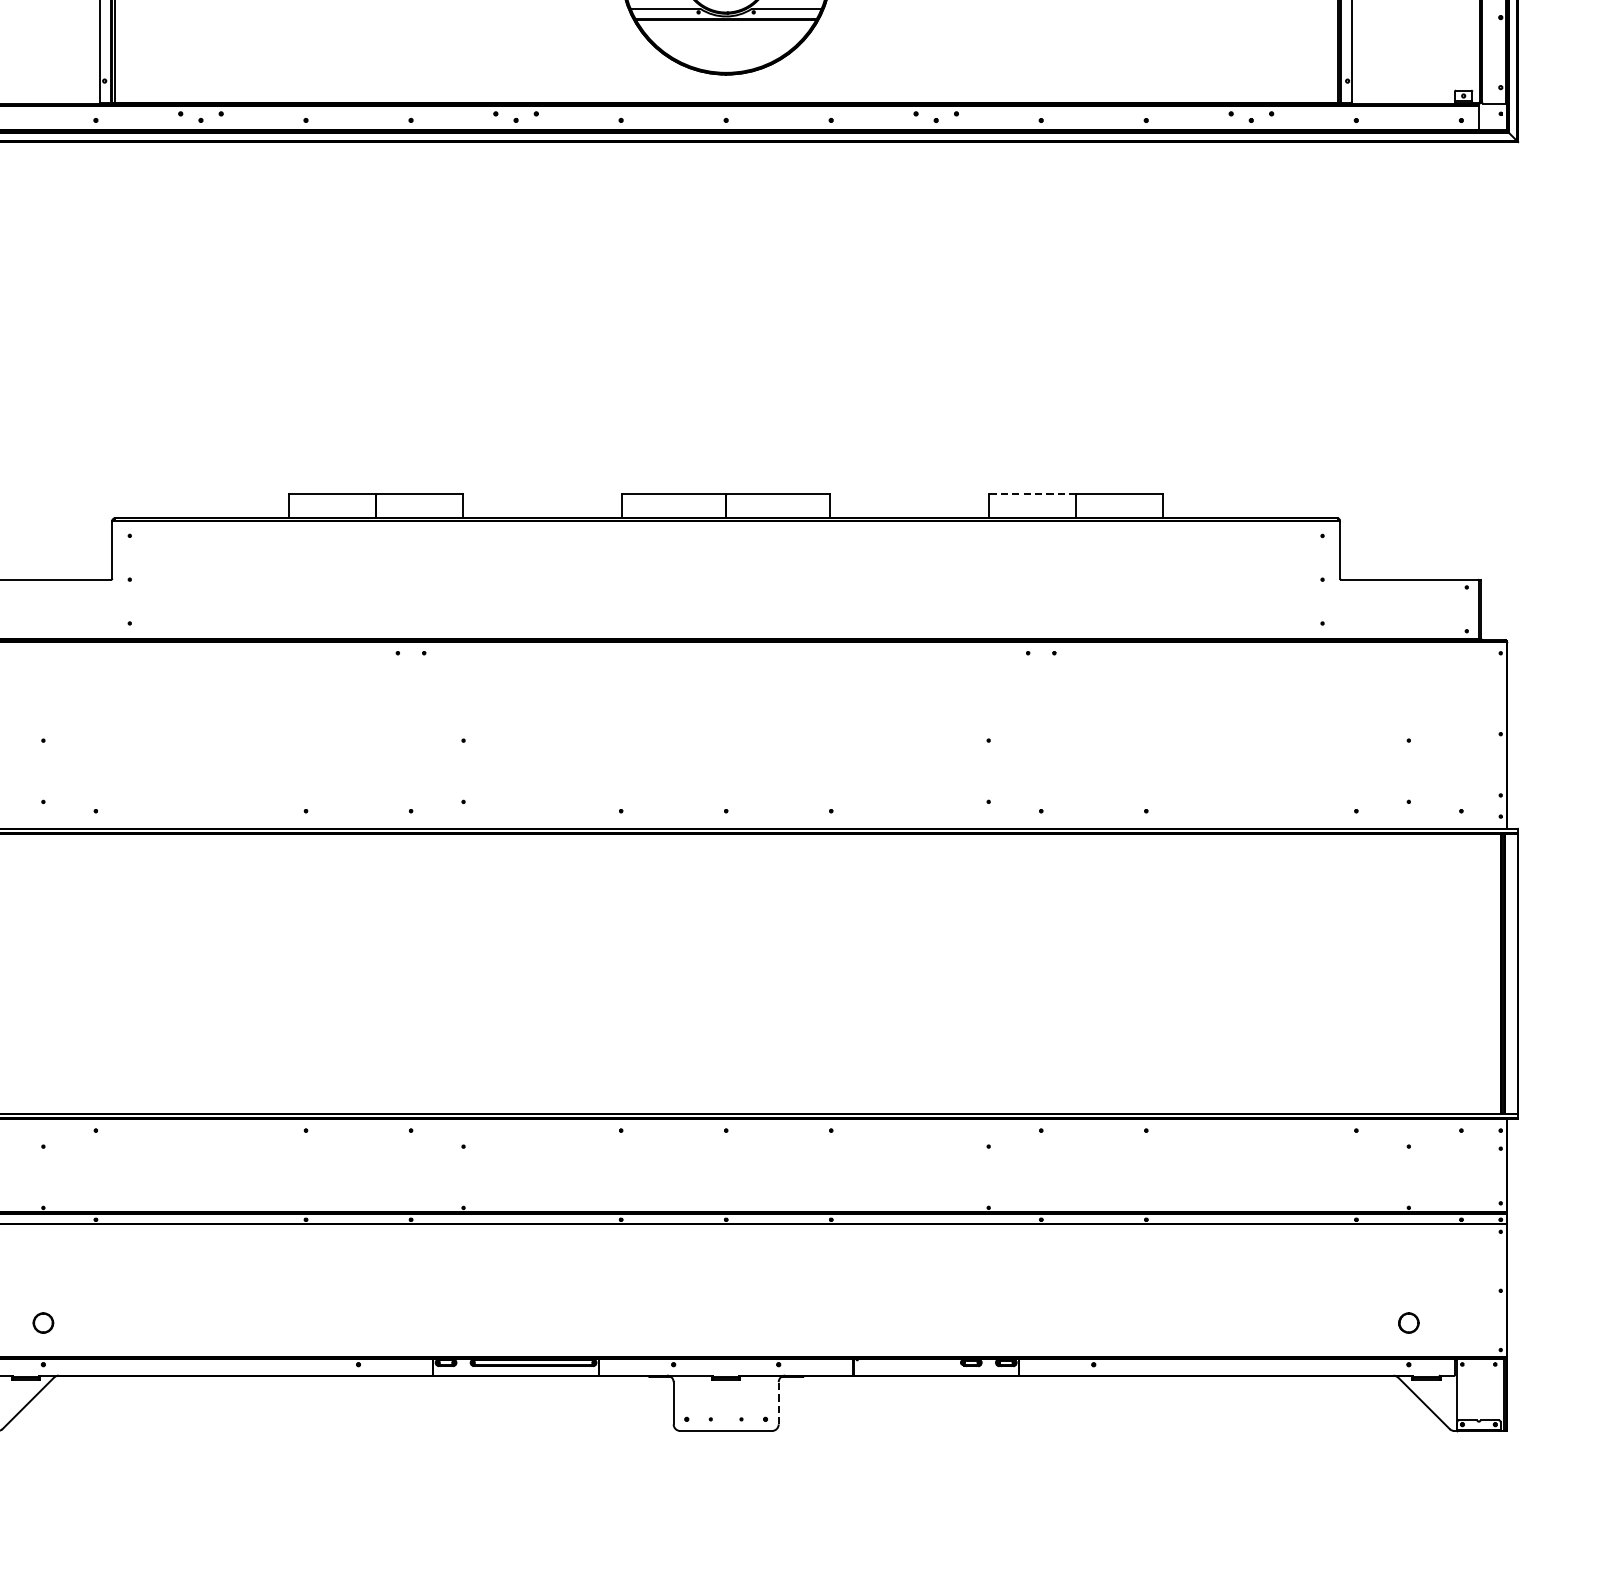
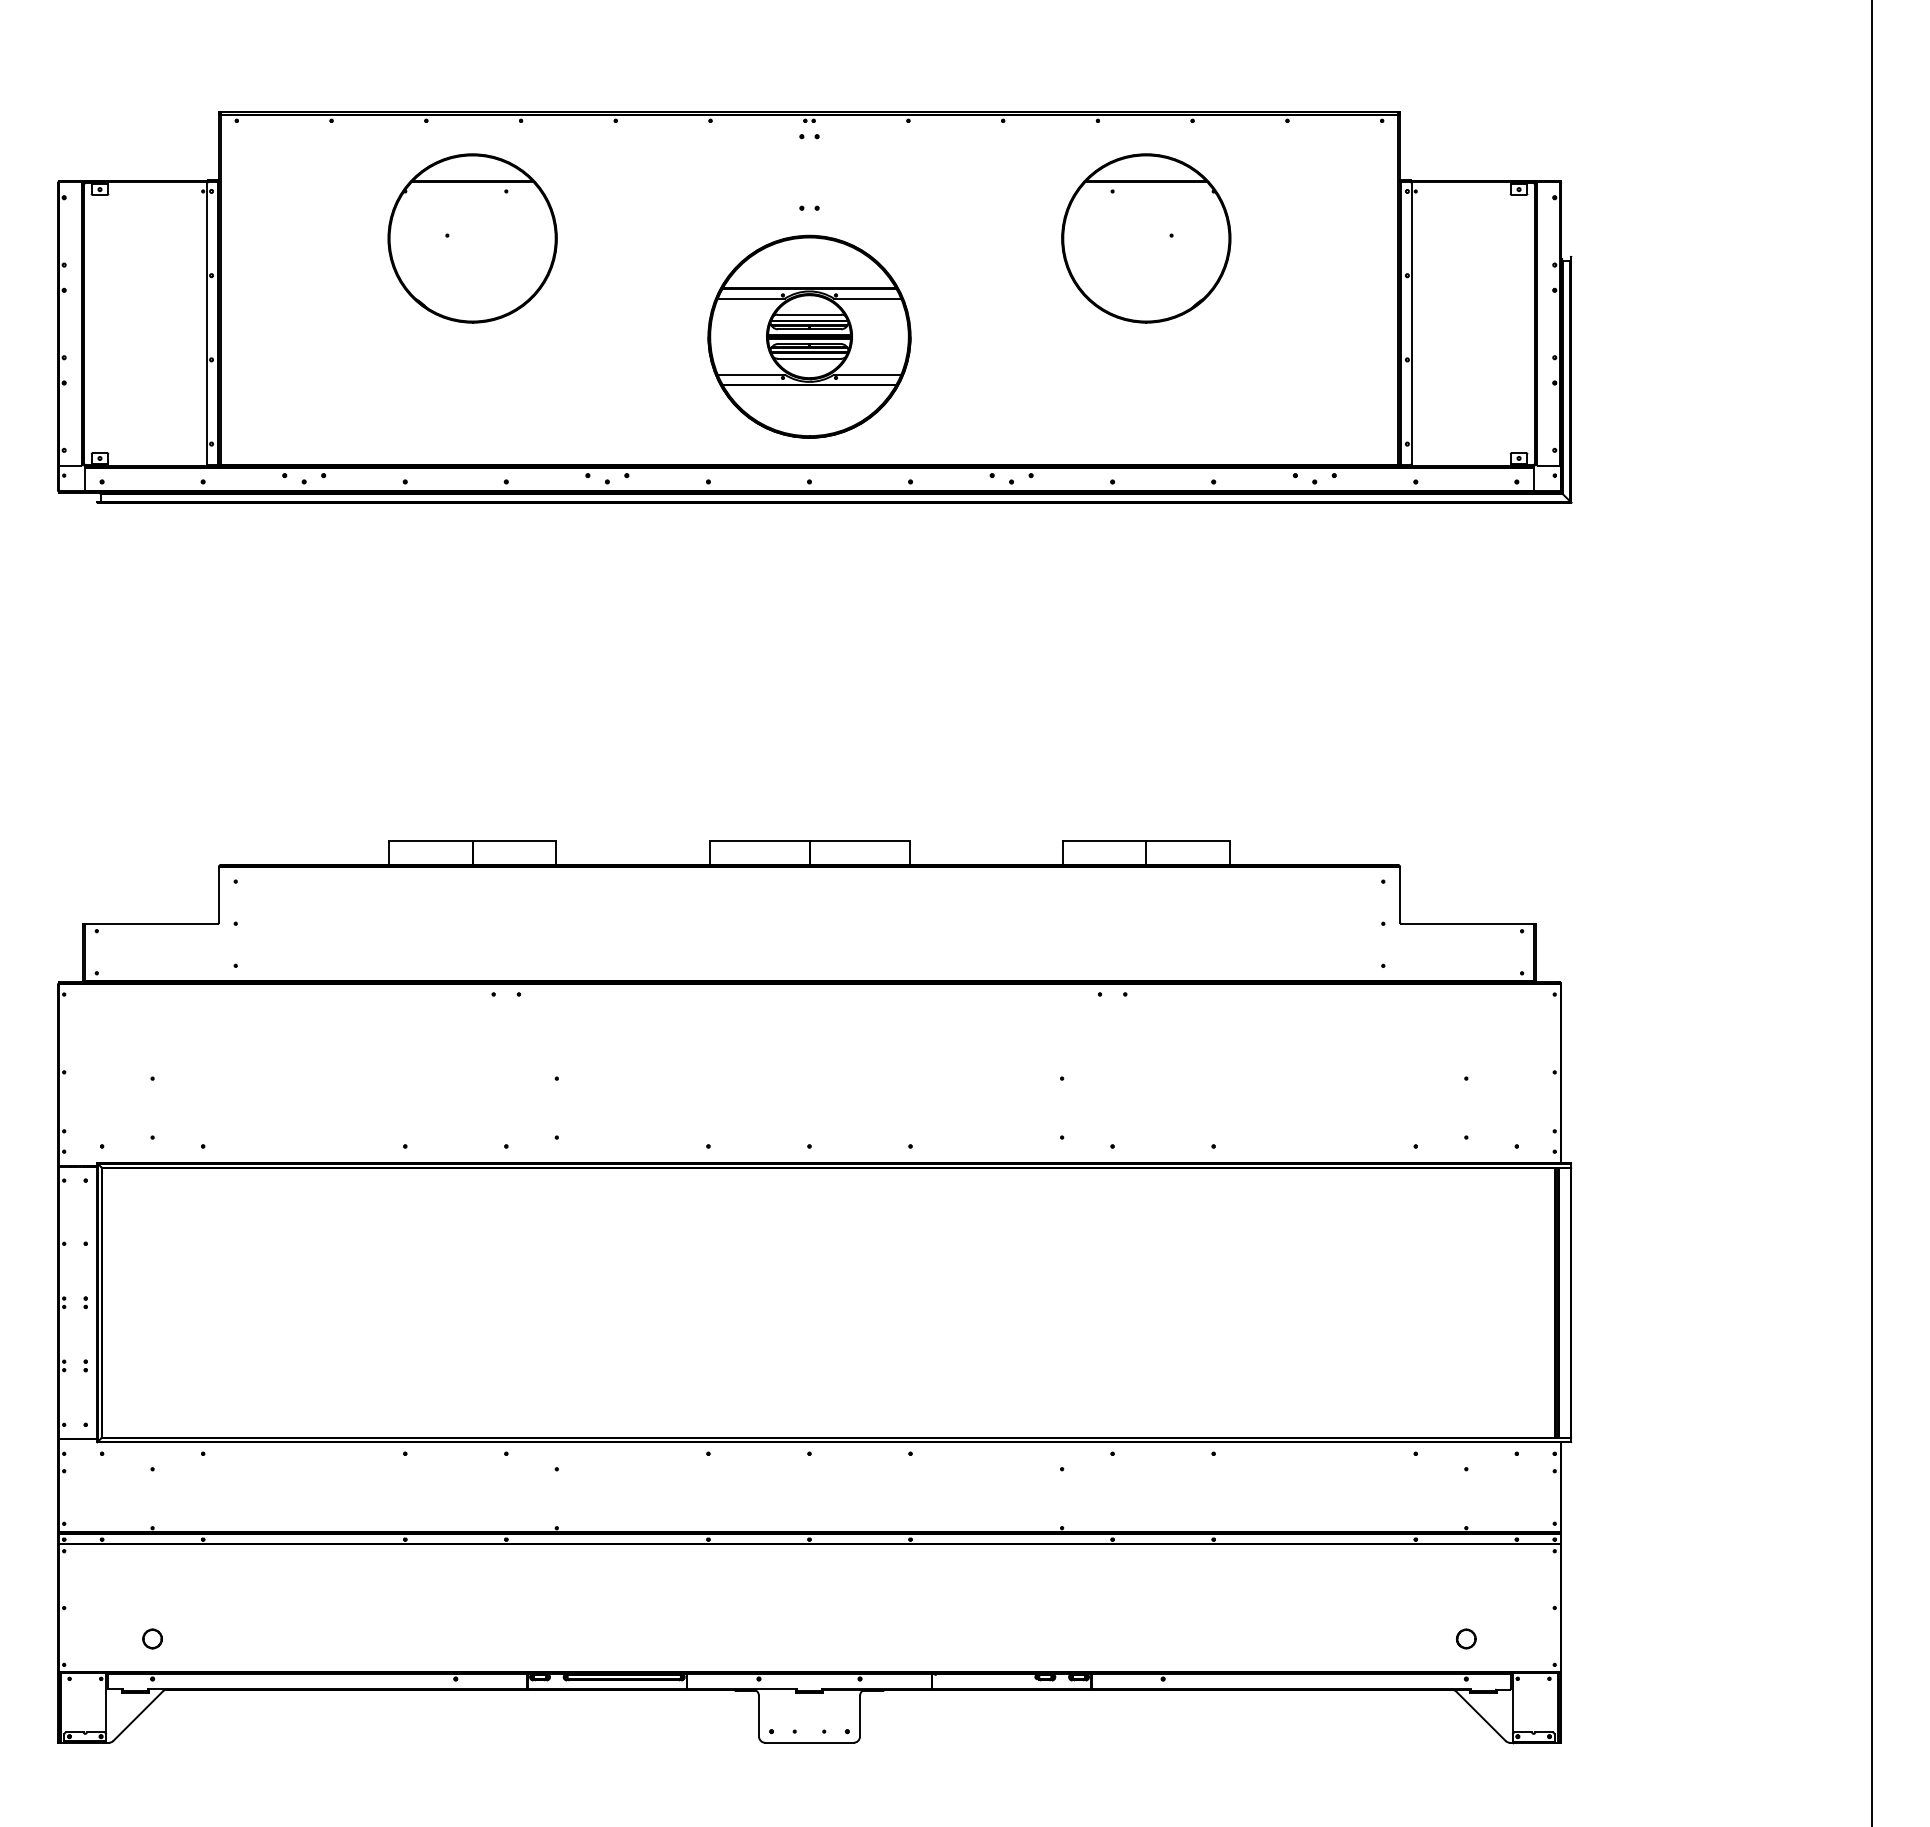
line: (1032, 494) -> (1104, 841), dashed -> solid
line: (779, 1402) -> (860, 1715), dashed -> solid

